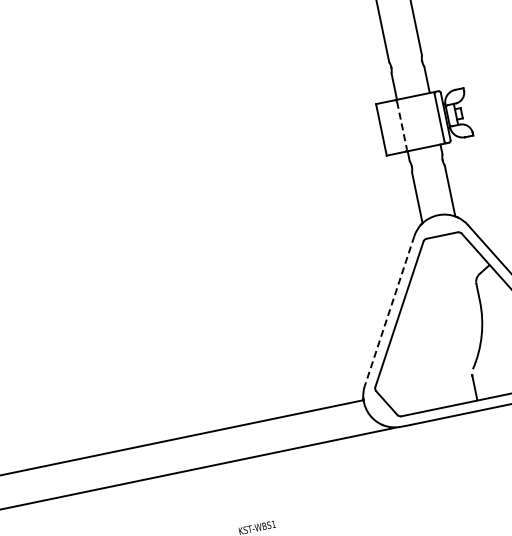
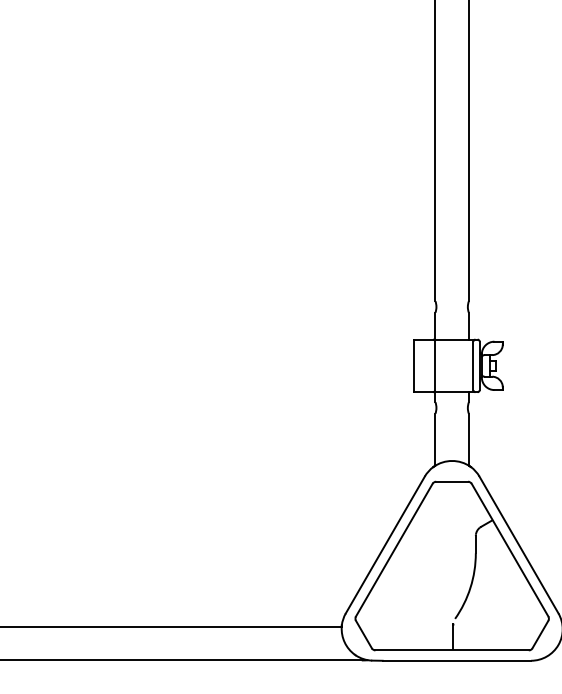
line: (402, 126) -> (435, 366), dashed -> solid
line: (389, 311) -> (385, 545), dashed -> solid

